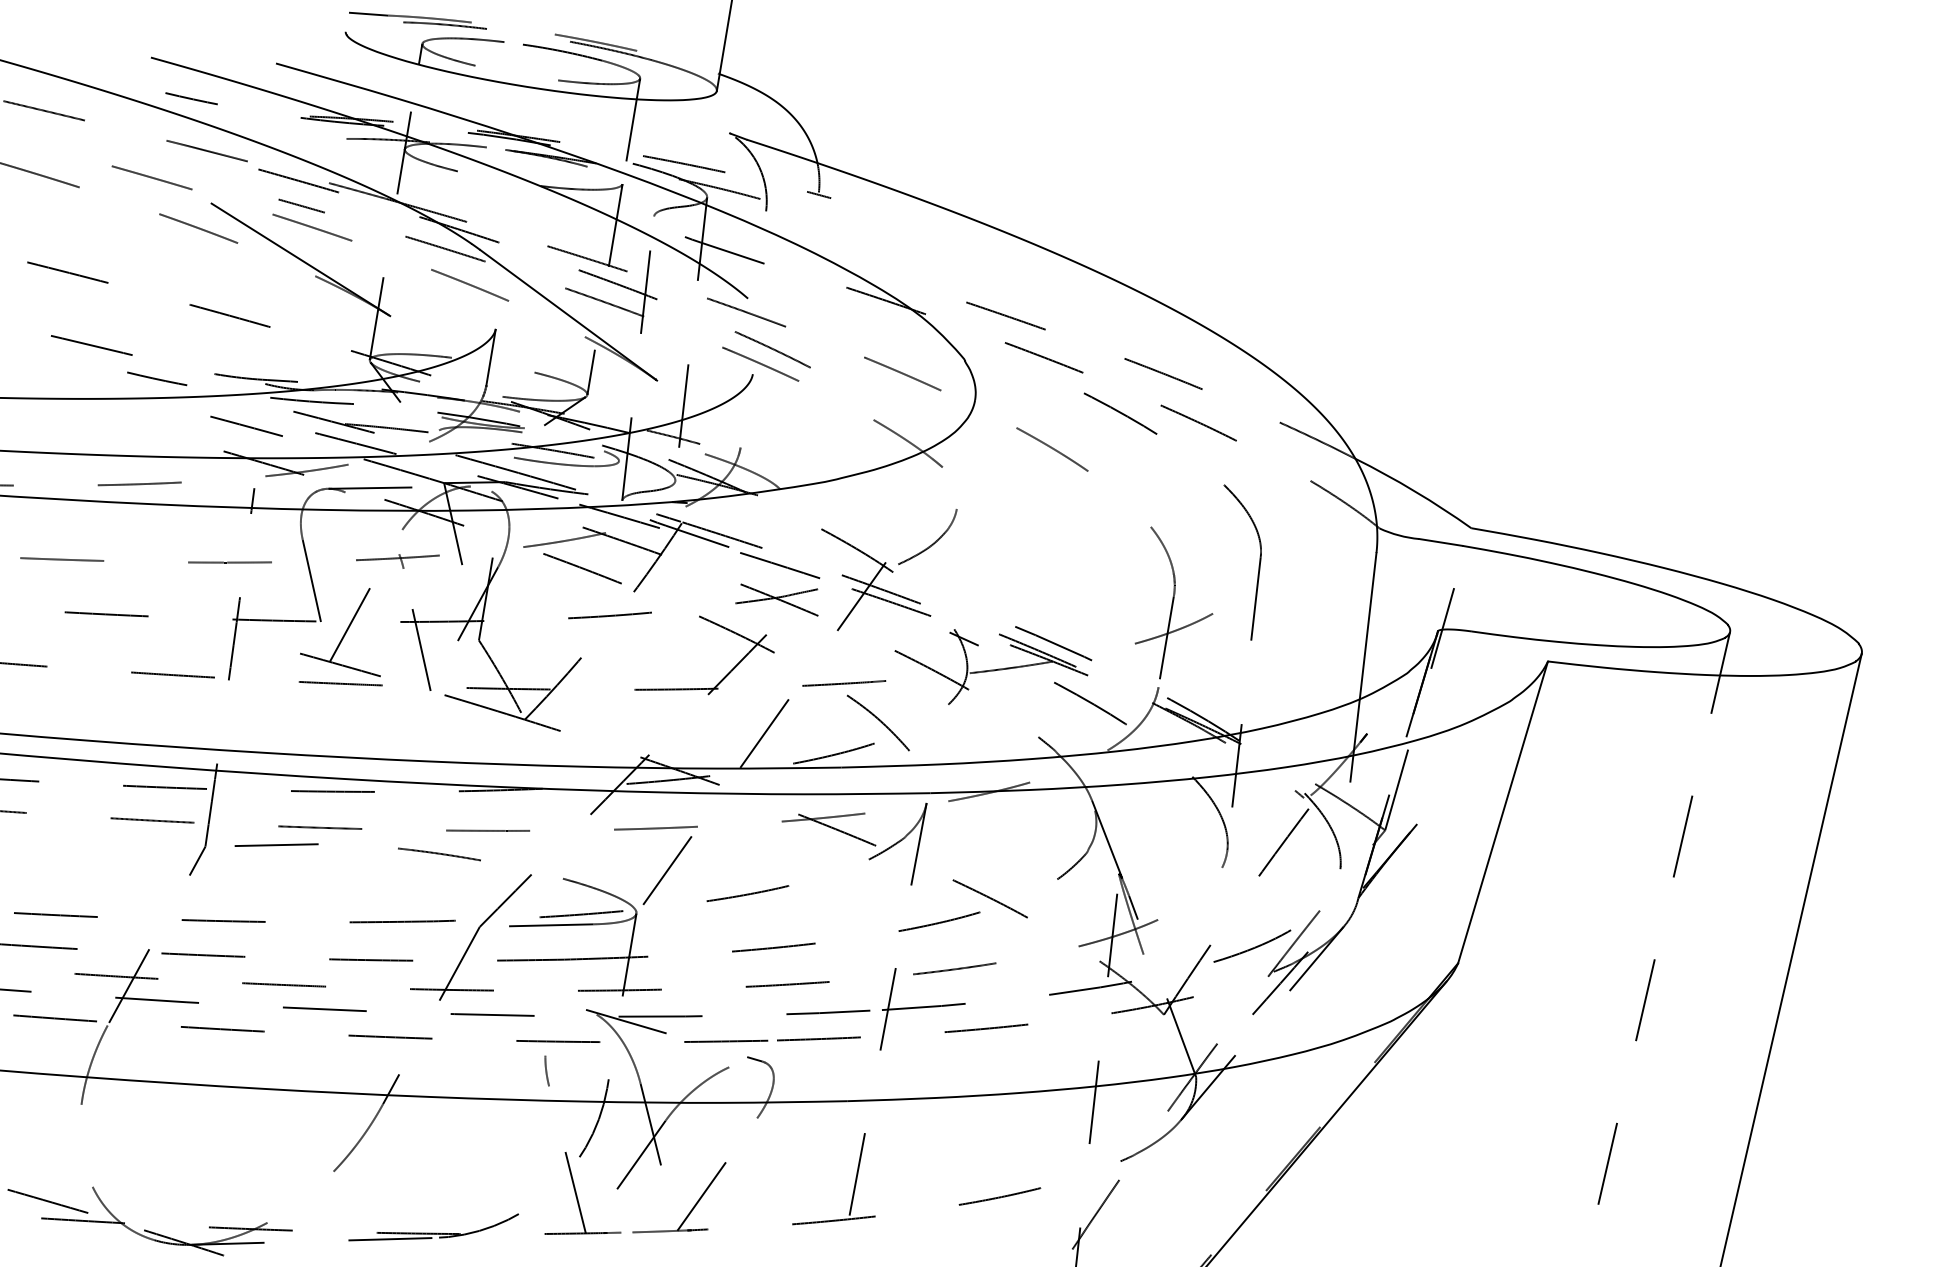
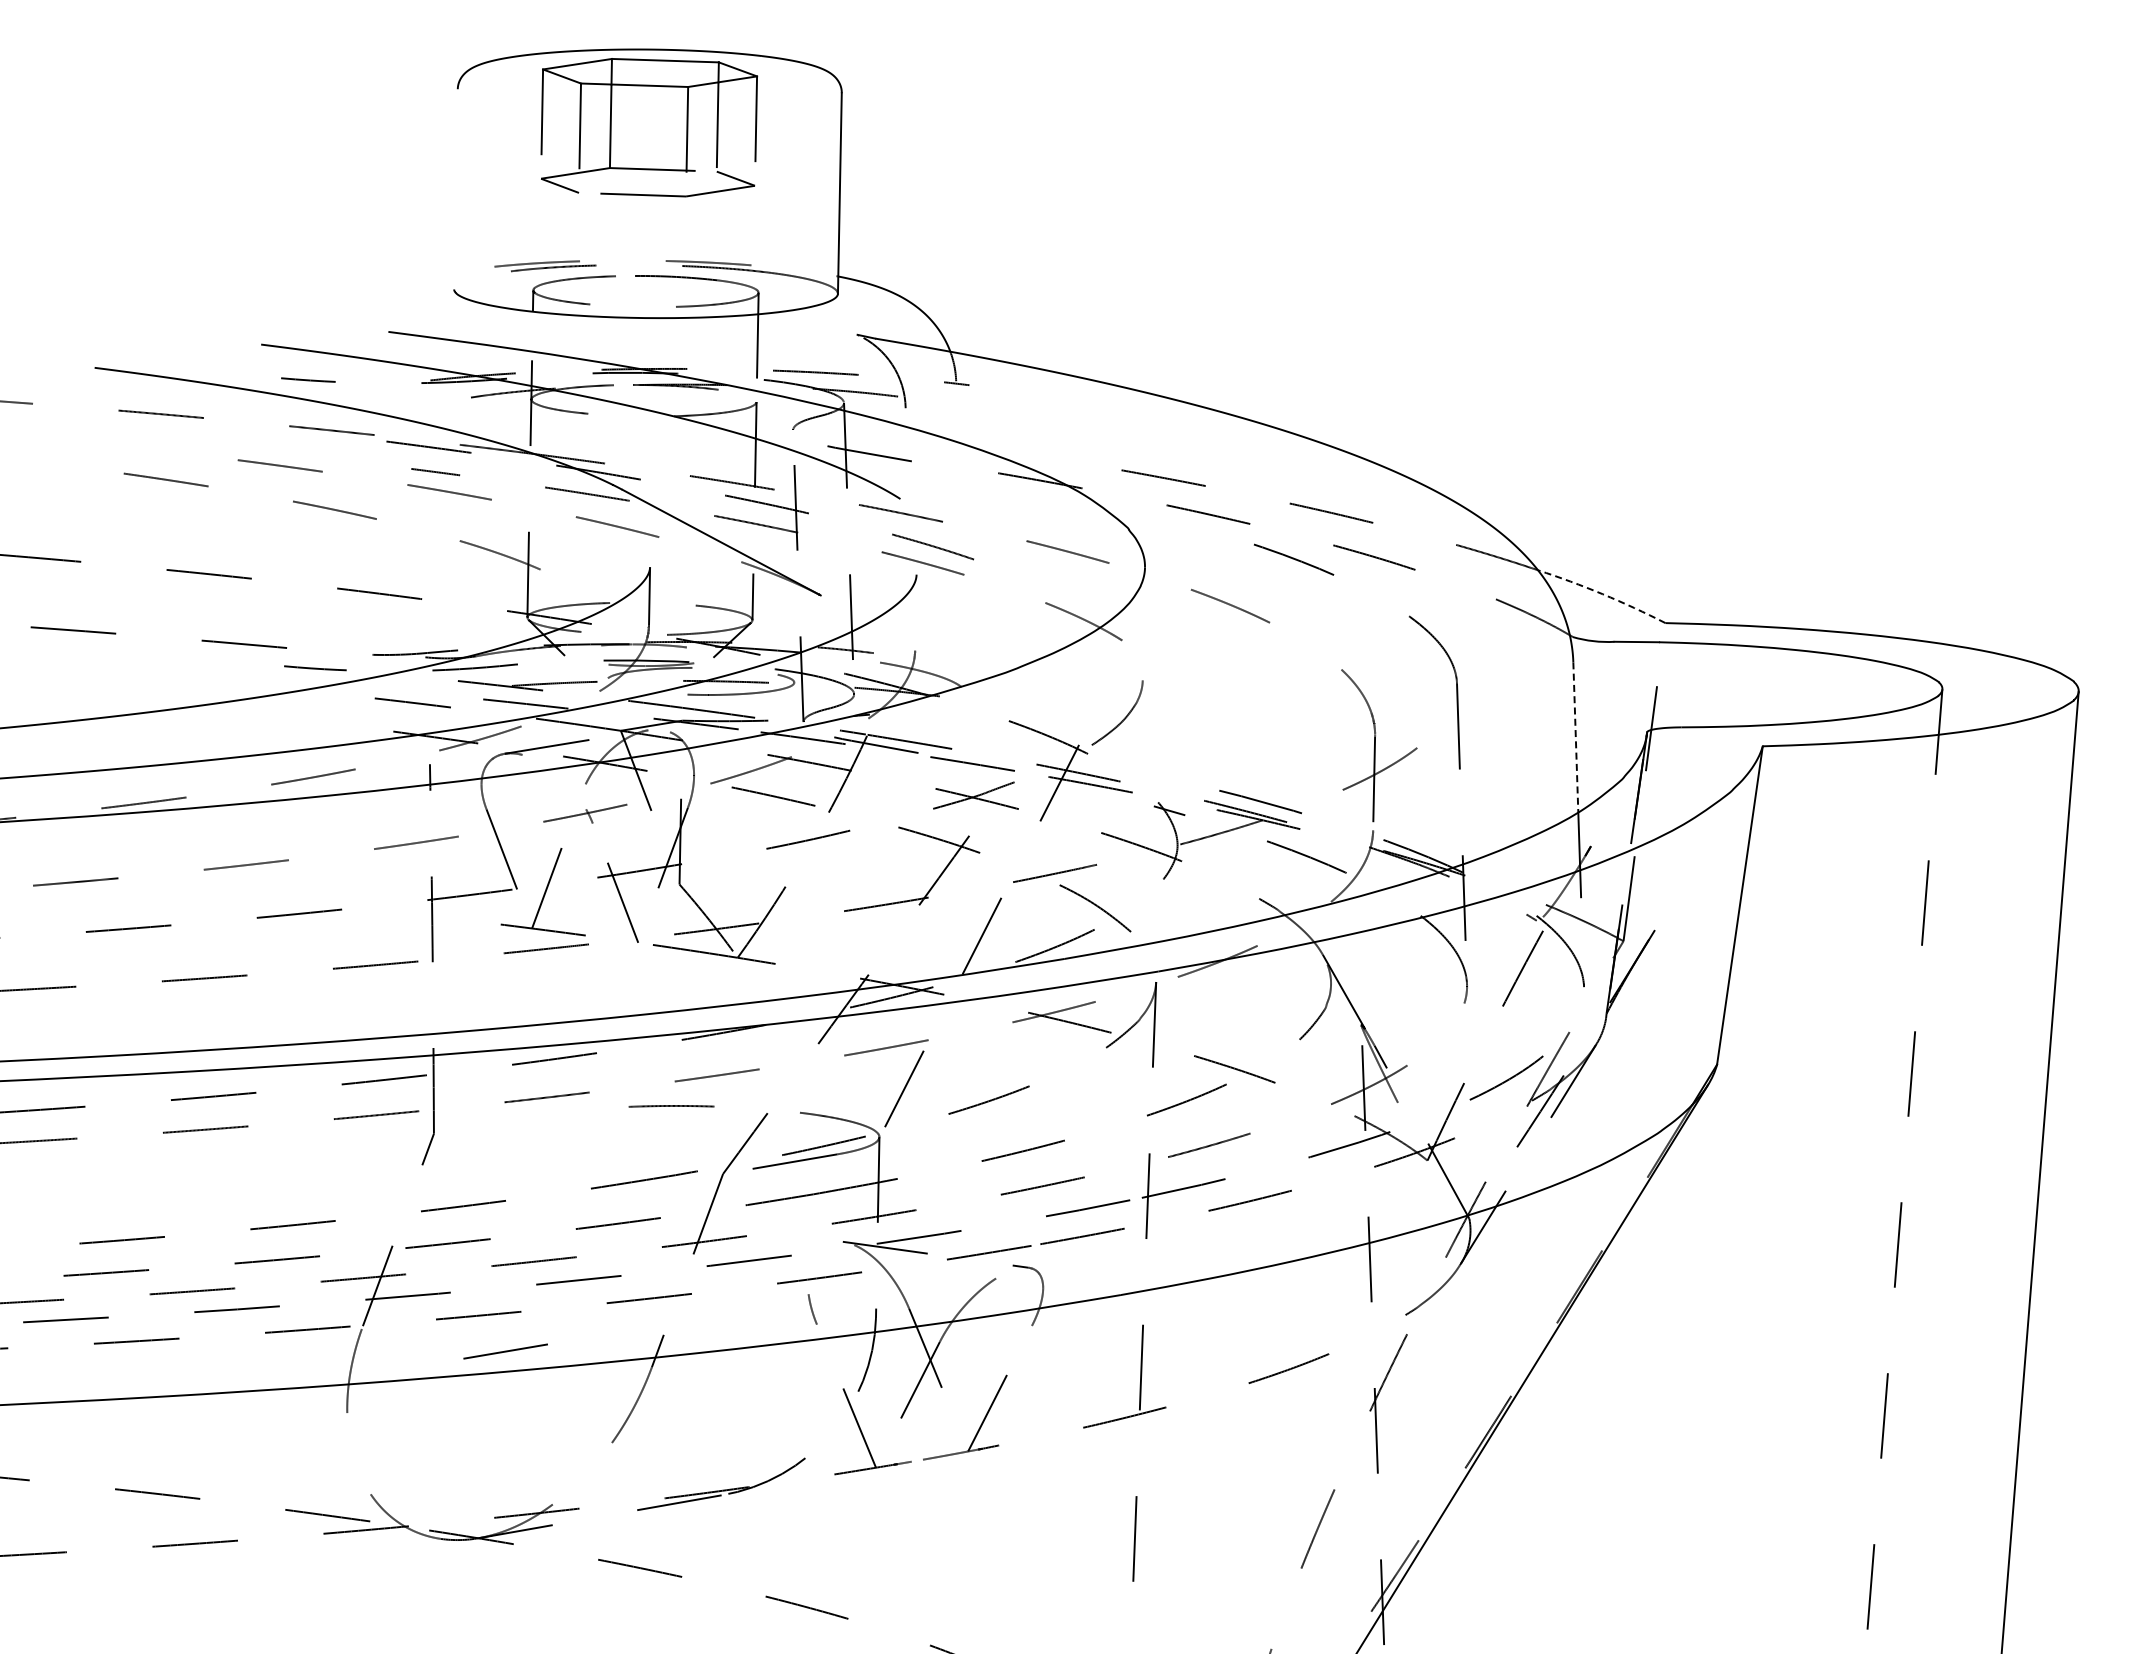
line: (368, 13) -> (474, 267), removed
line: (300, 259) -> (442, 526), removed
arc: (1414, 491) -> (1602, 594), solid -> dashed
line: (1367, 626) -> (1575, 737), solid -> dashed
line: (276, 845) -> (505, 1351), moved

